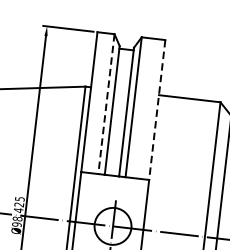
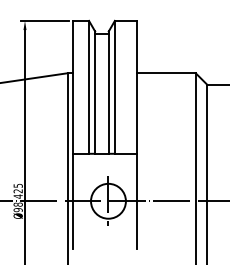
line: (106, 104) -> (89, 87), dashed -> solid
line: (157, 110) -> (137, 87), dashed -> solid

